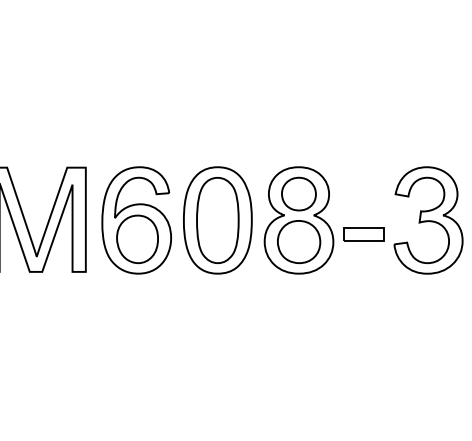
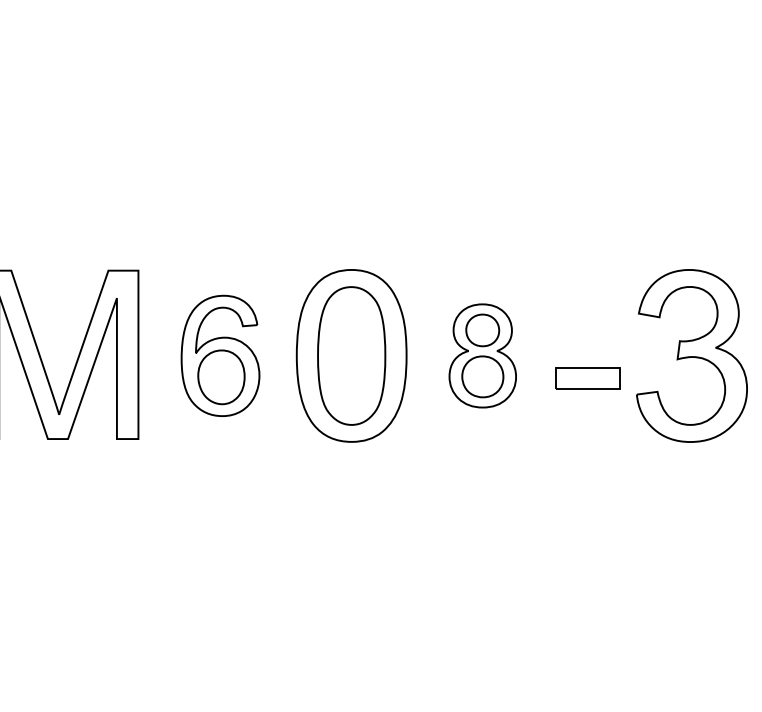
part: (136, 220) -> (220, 356), size x0.7
part: (298, 220) -> (481, 356), size x0.6

